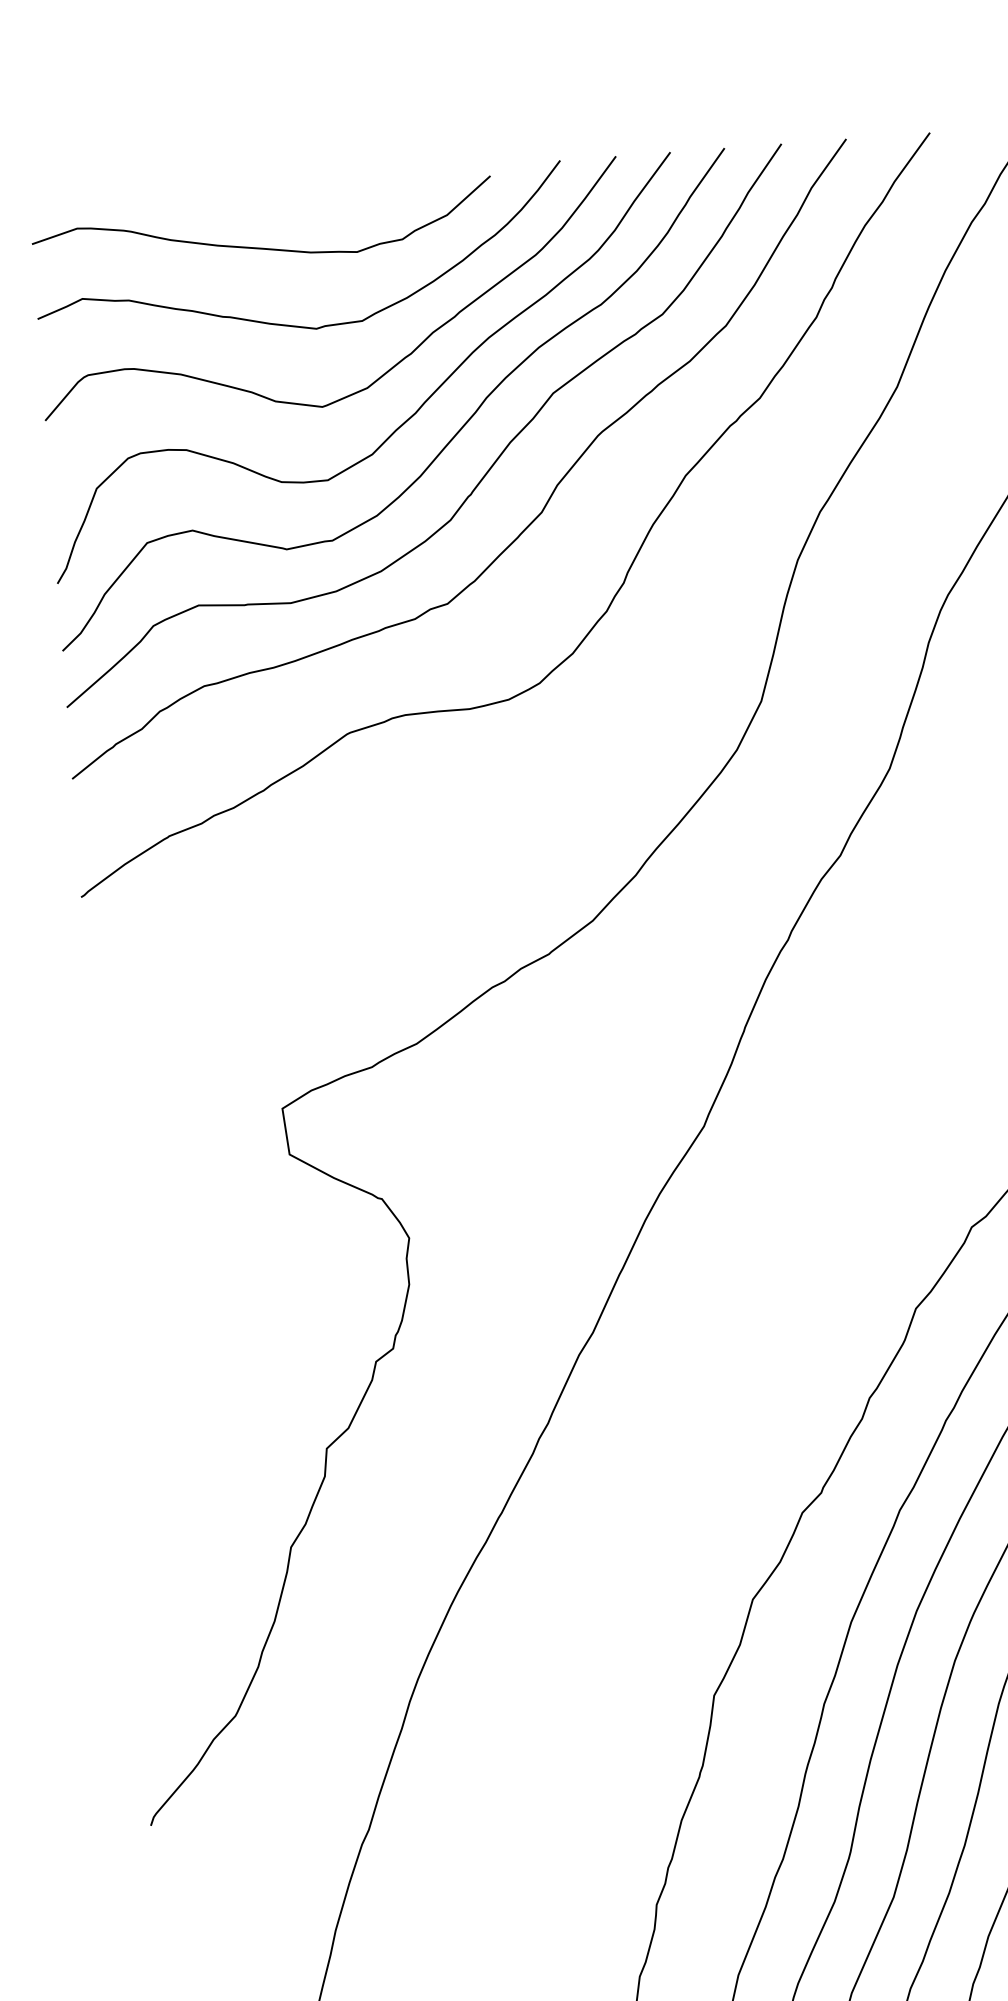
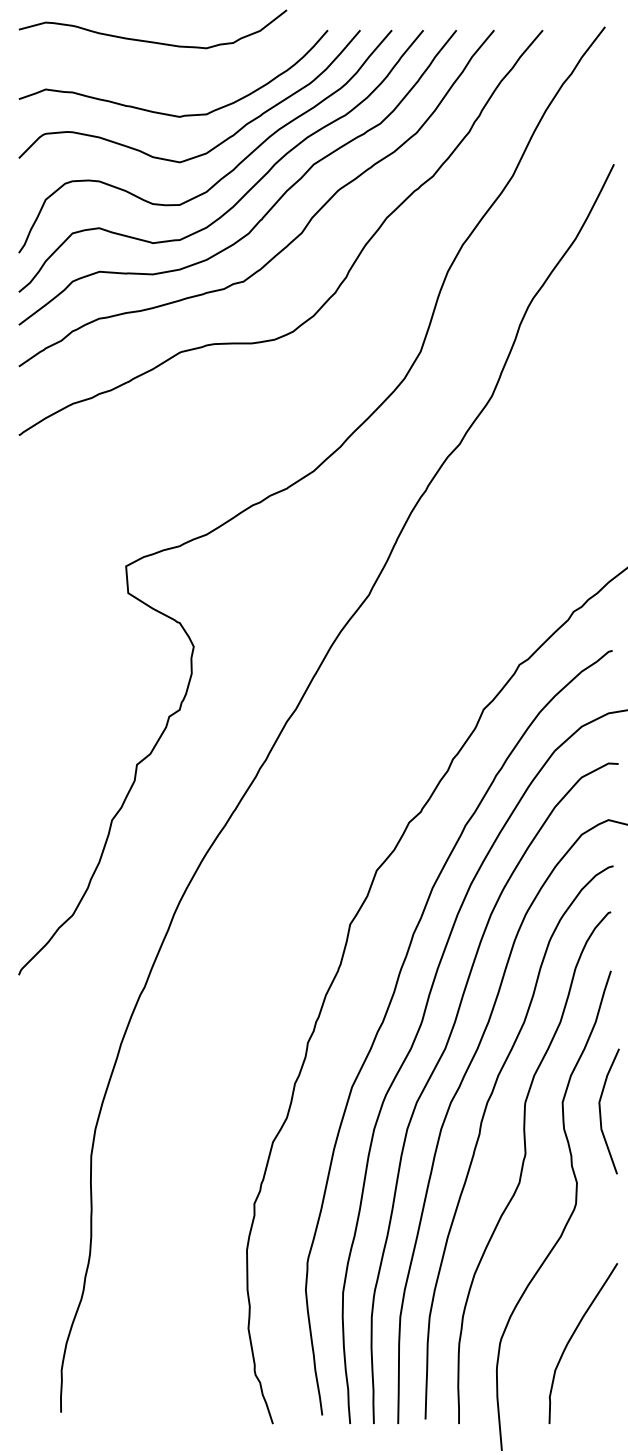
curve: (256, 246) -> (148, 40), moved

